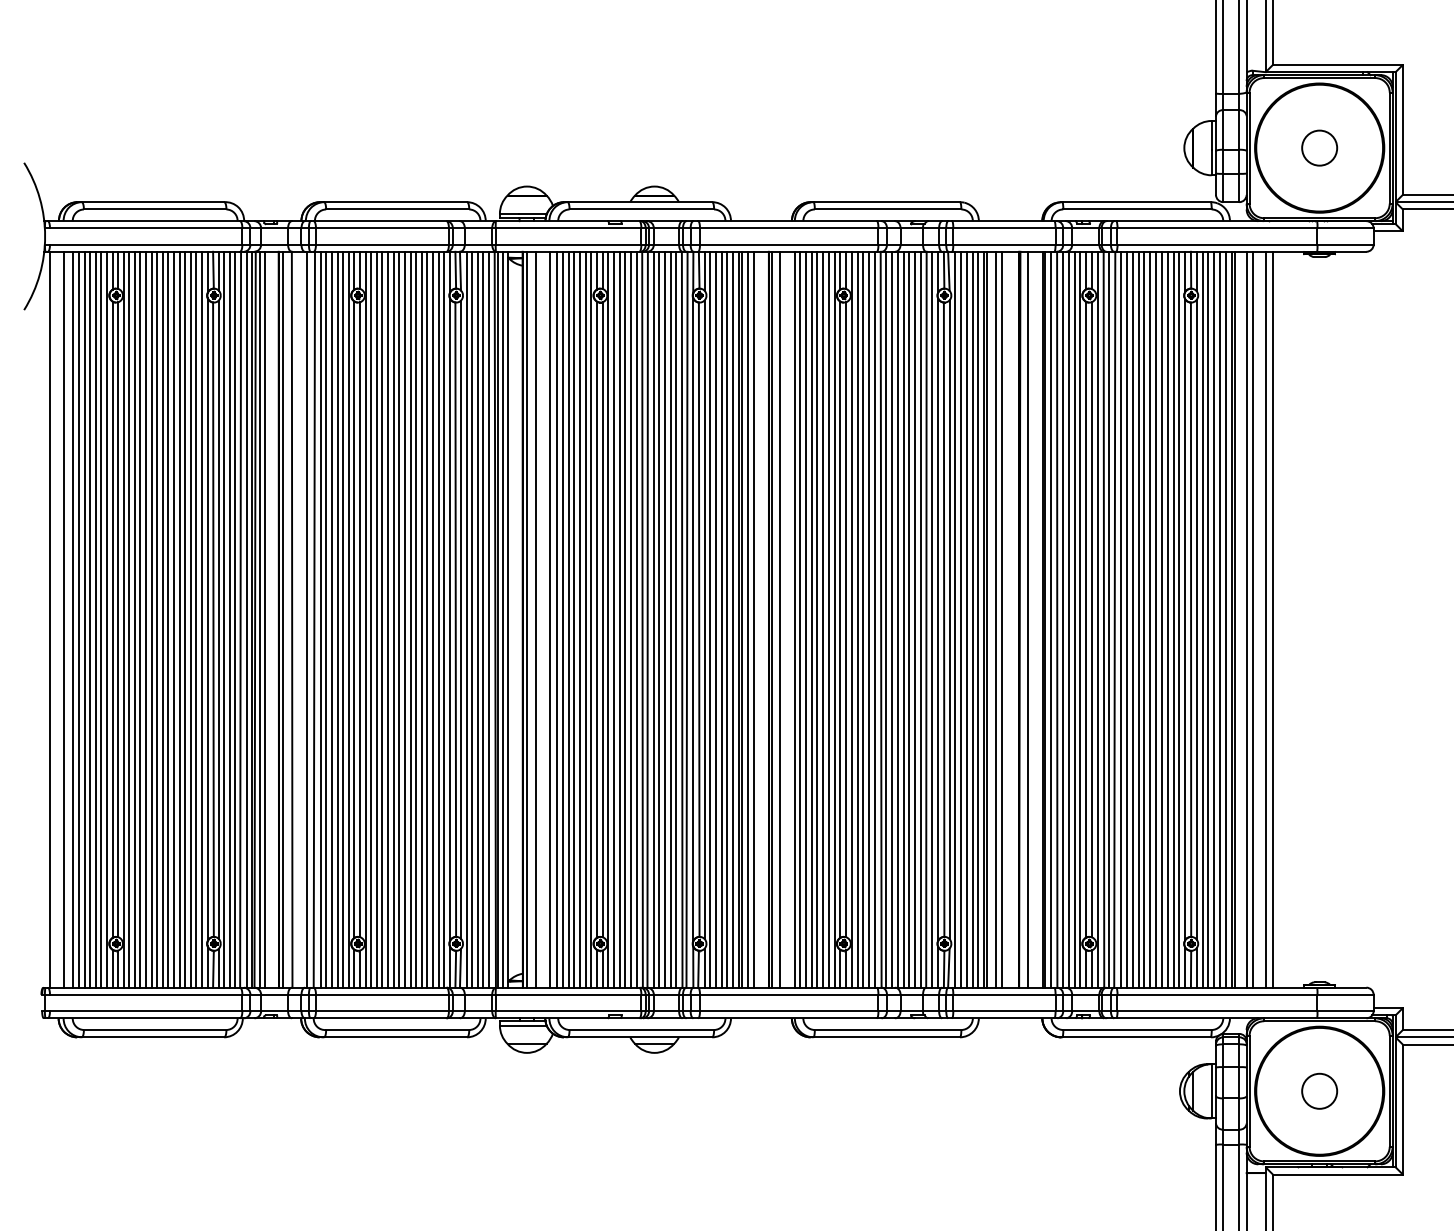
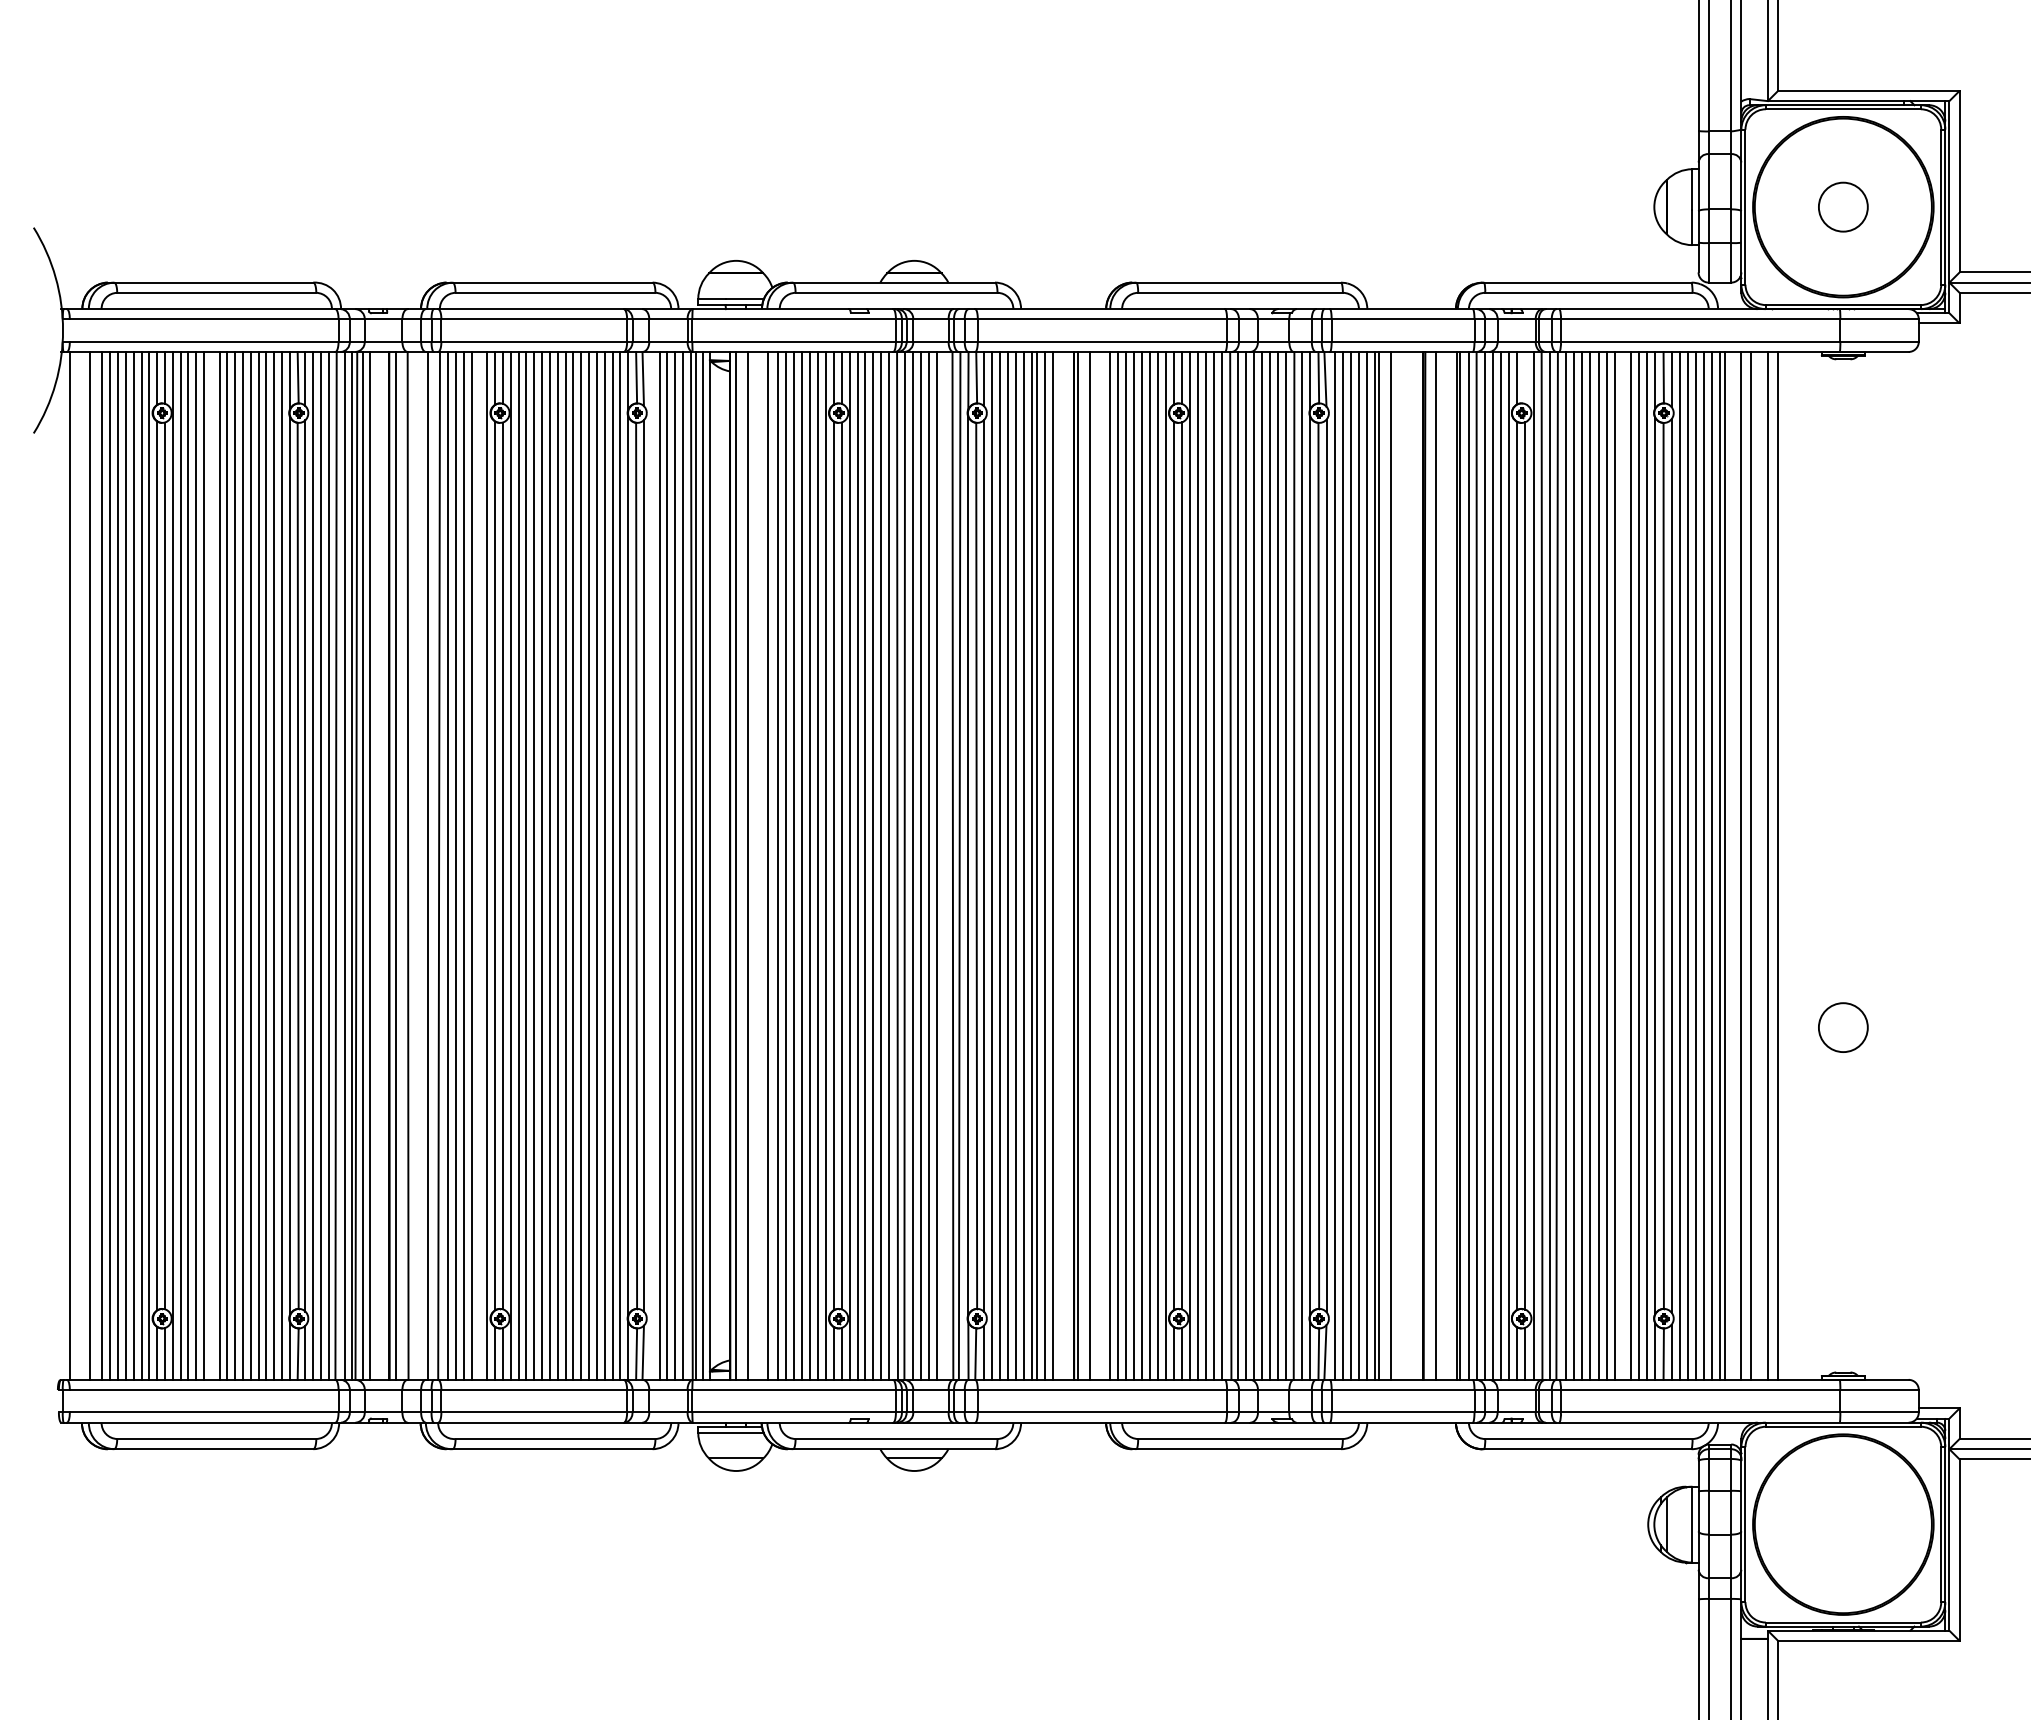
line: (1092, 270) -> (1525, 377), removed
line: (151, 619) -> (211, 865), removed
line: (343, 619) -> (479, 865), removed
line: (466, 619) -> (651, 865), removed
line: (676, 619) -> (944, 865), removed
line: (1001, 619) -> (1399, 865), removed
line: (1161, 619) -> (1622, 865), removed
circle: (1319, 1091) -> (1843, 1027), moved

